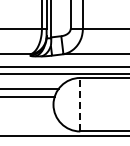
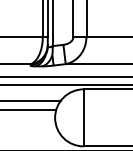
line: (80, 104) -> (83, 117), dashed -> solid

